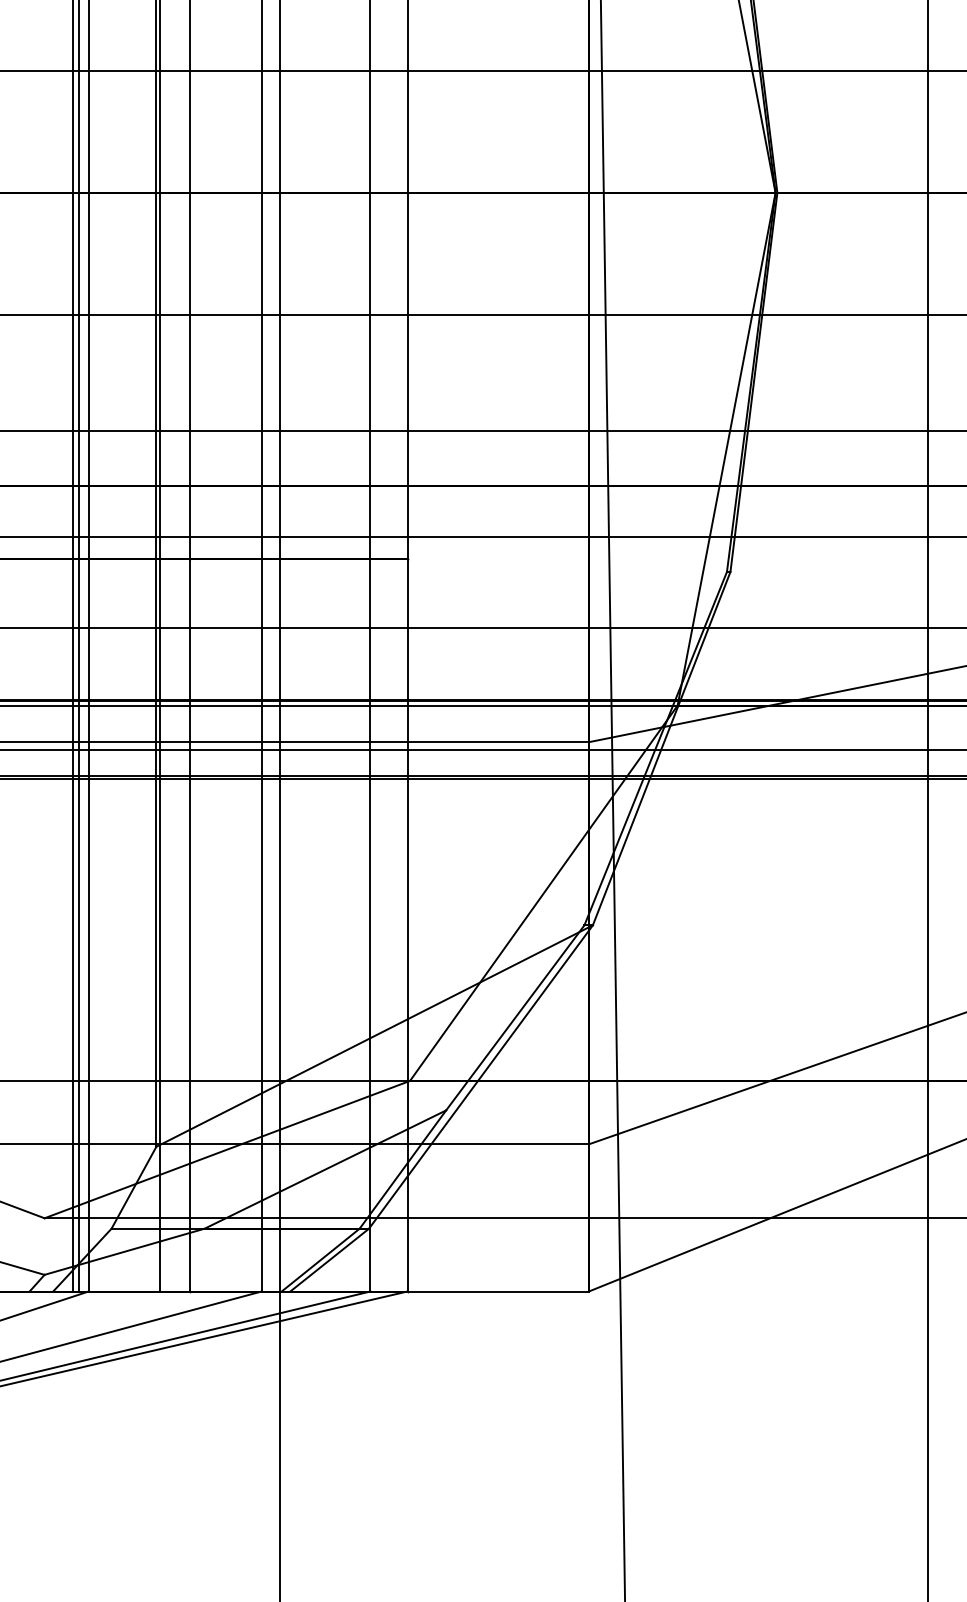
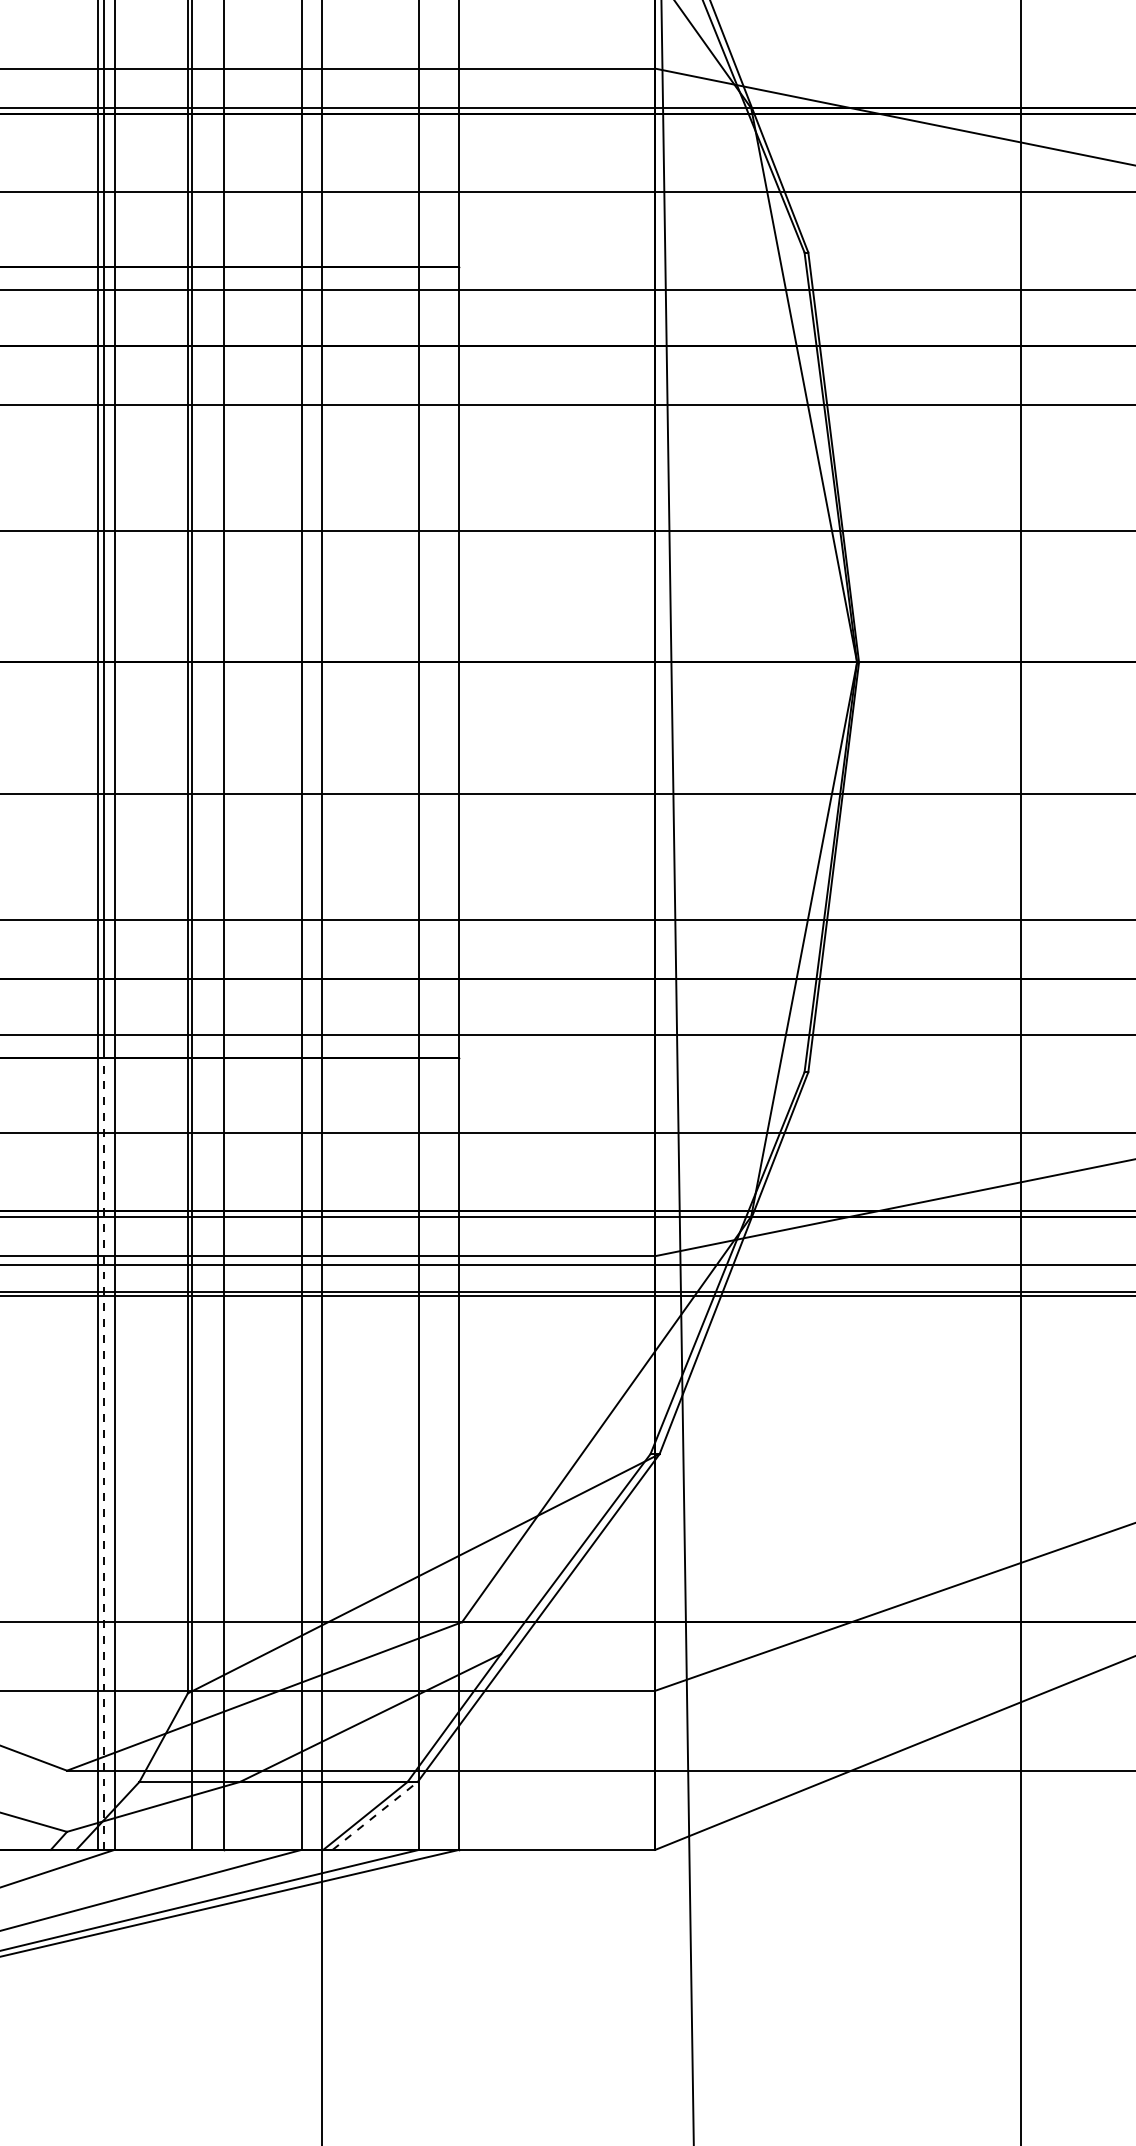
line: (79, 925) -> (104, 1454), solid -> dashed
line: (329, 1259) -> (375, 1815), solid -> dashed

